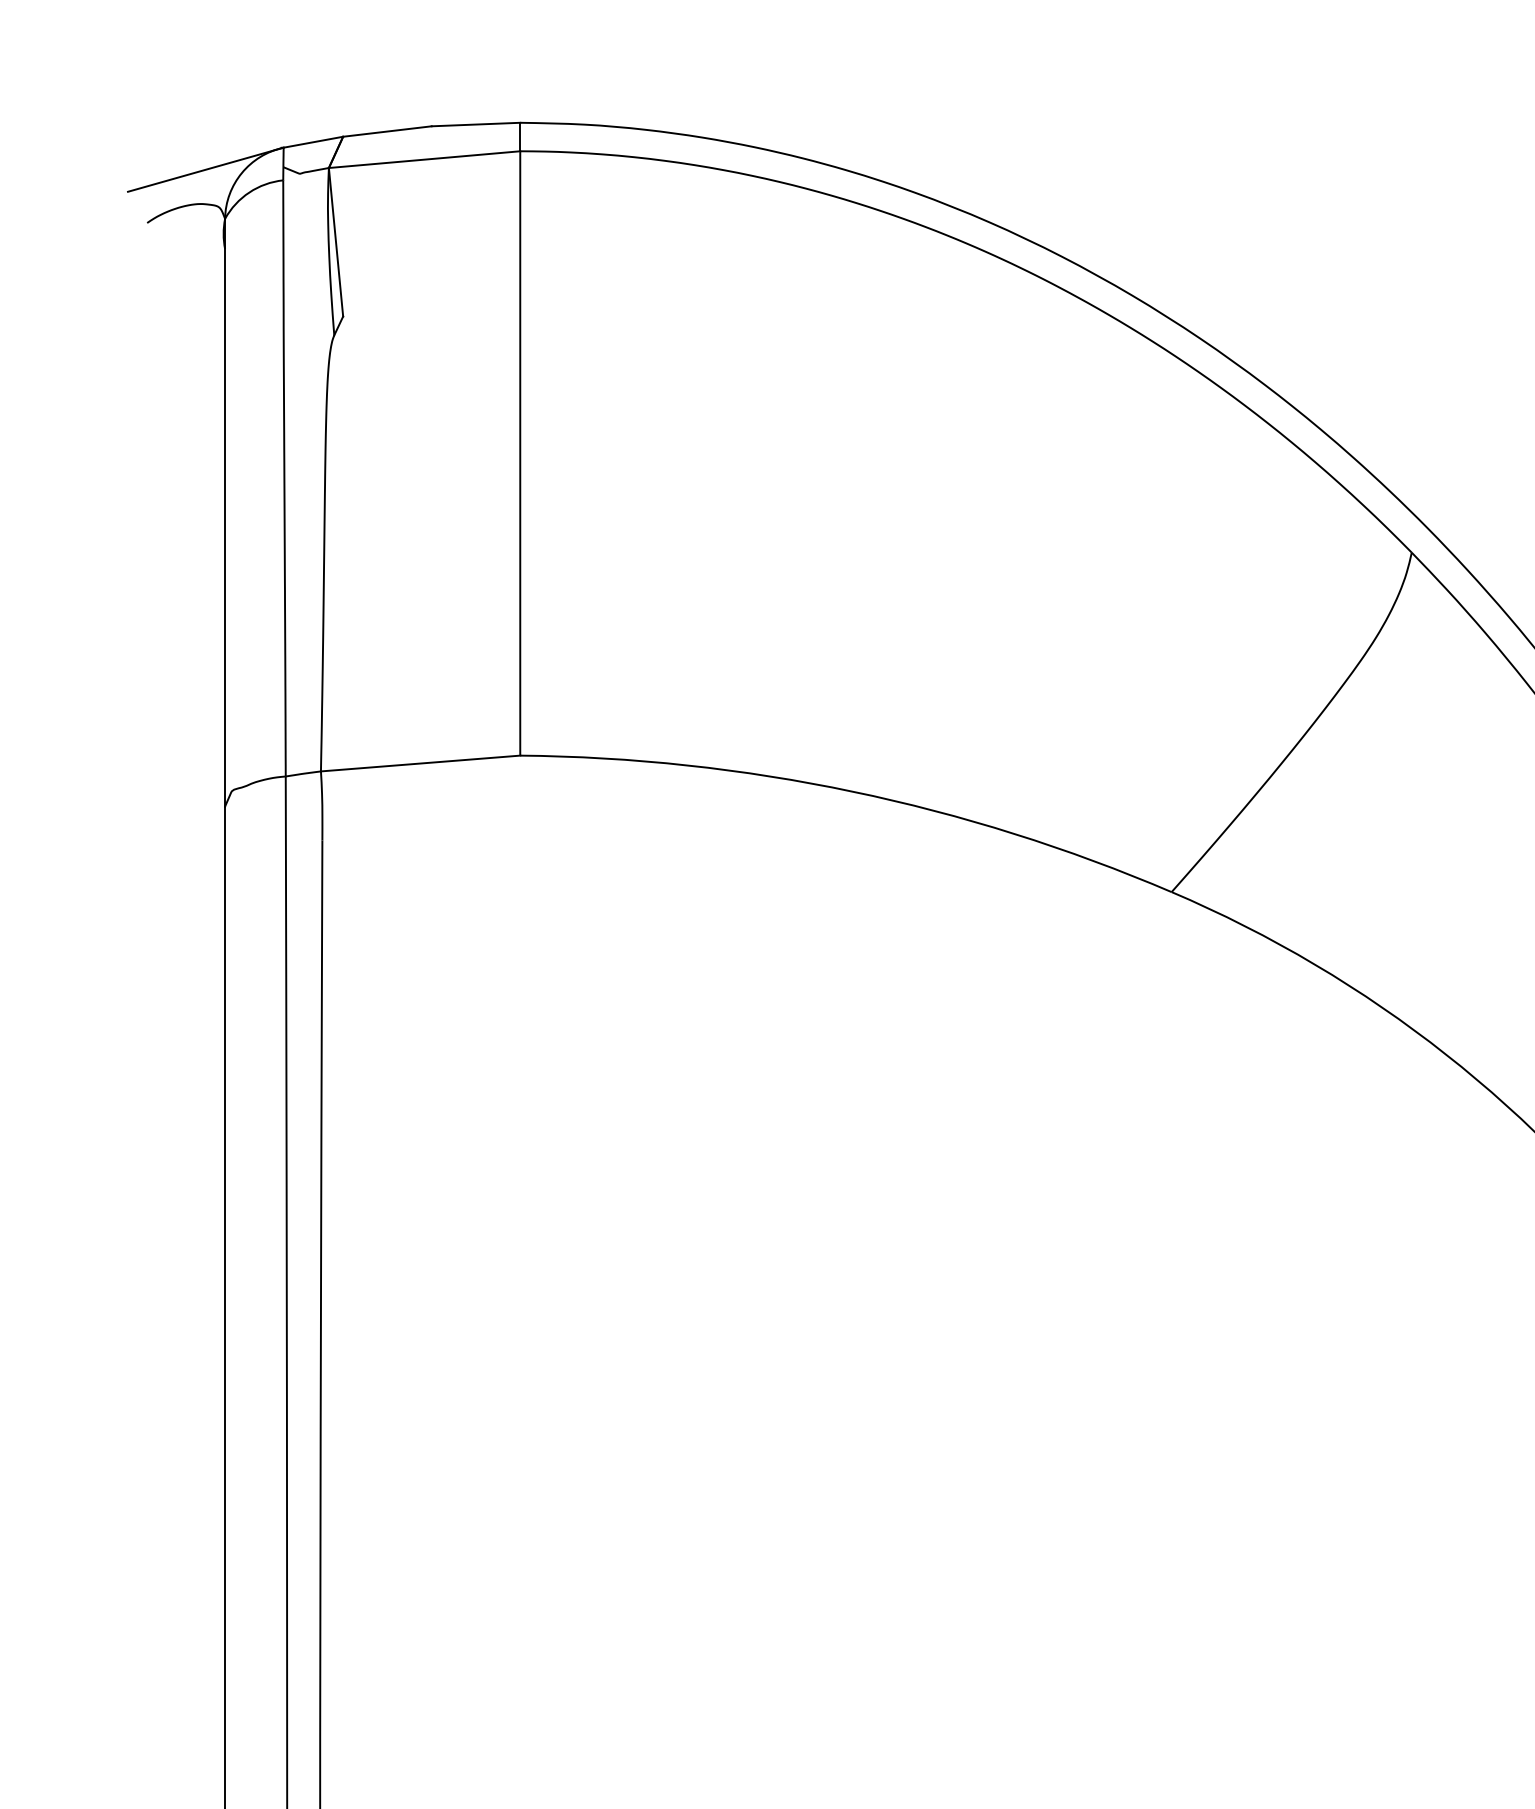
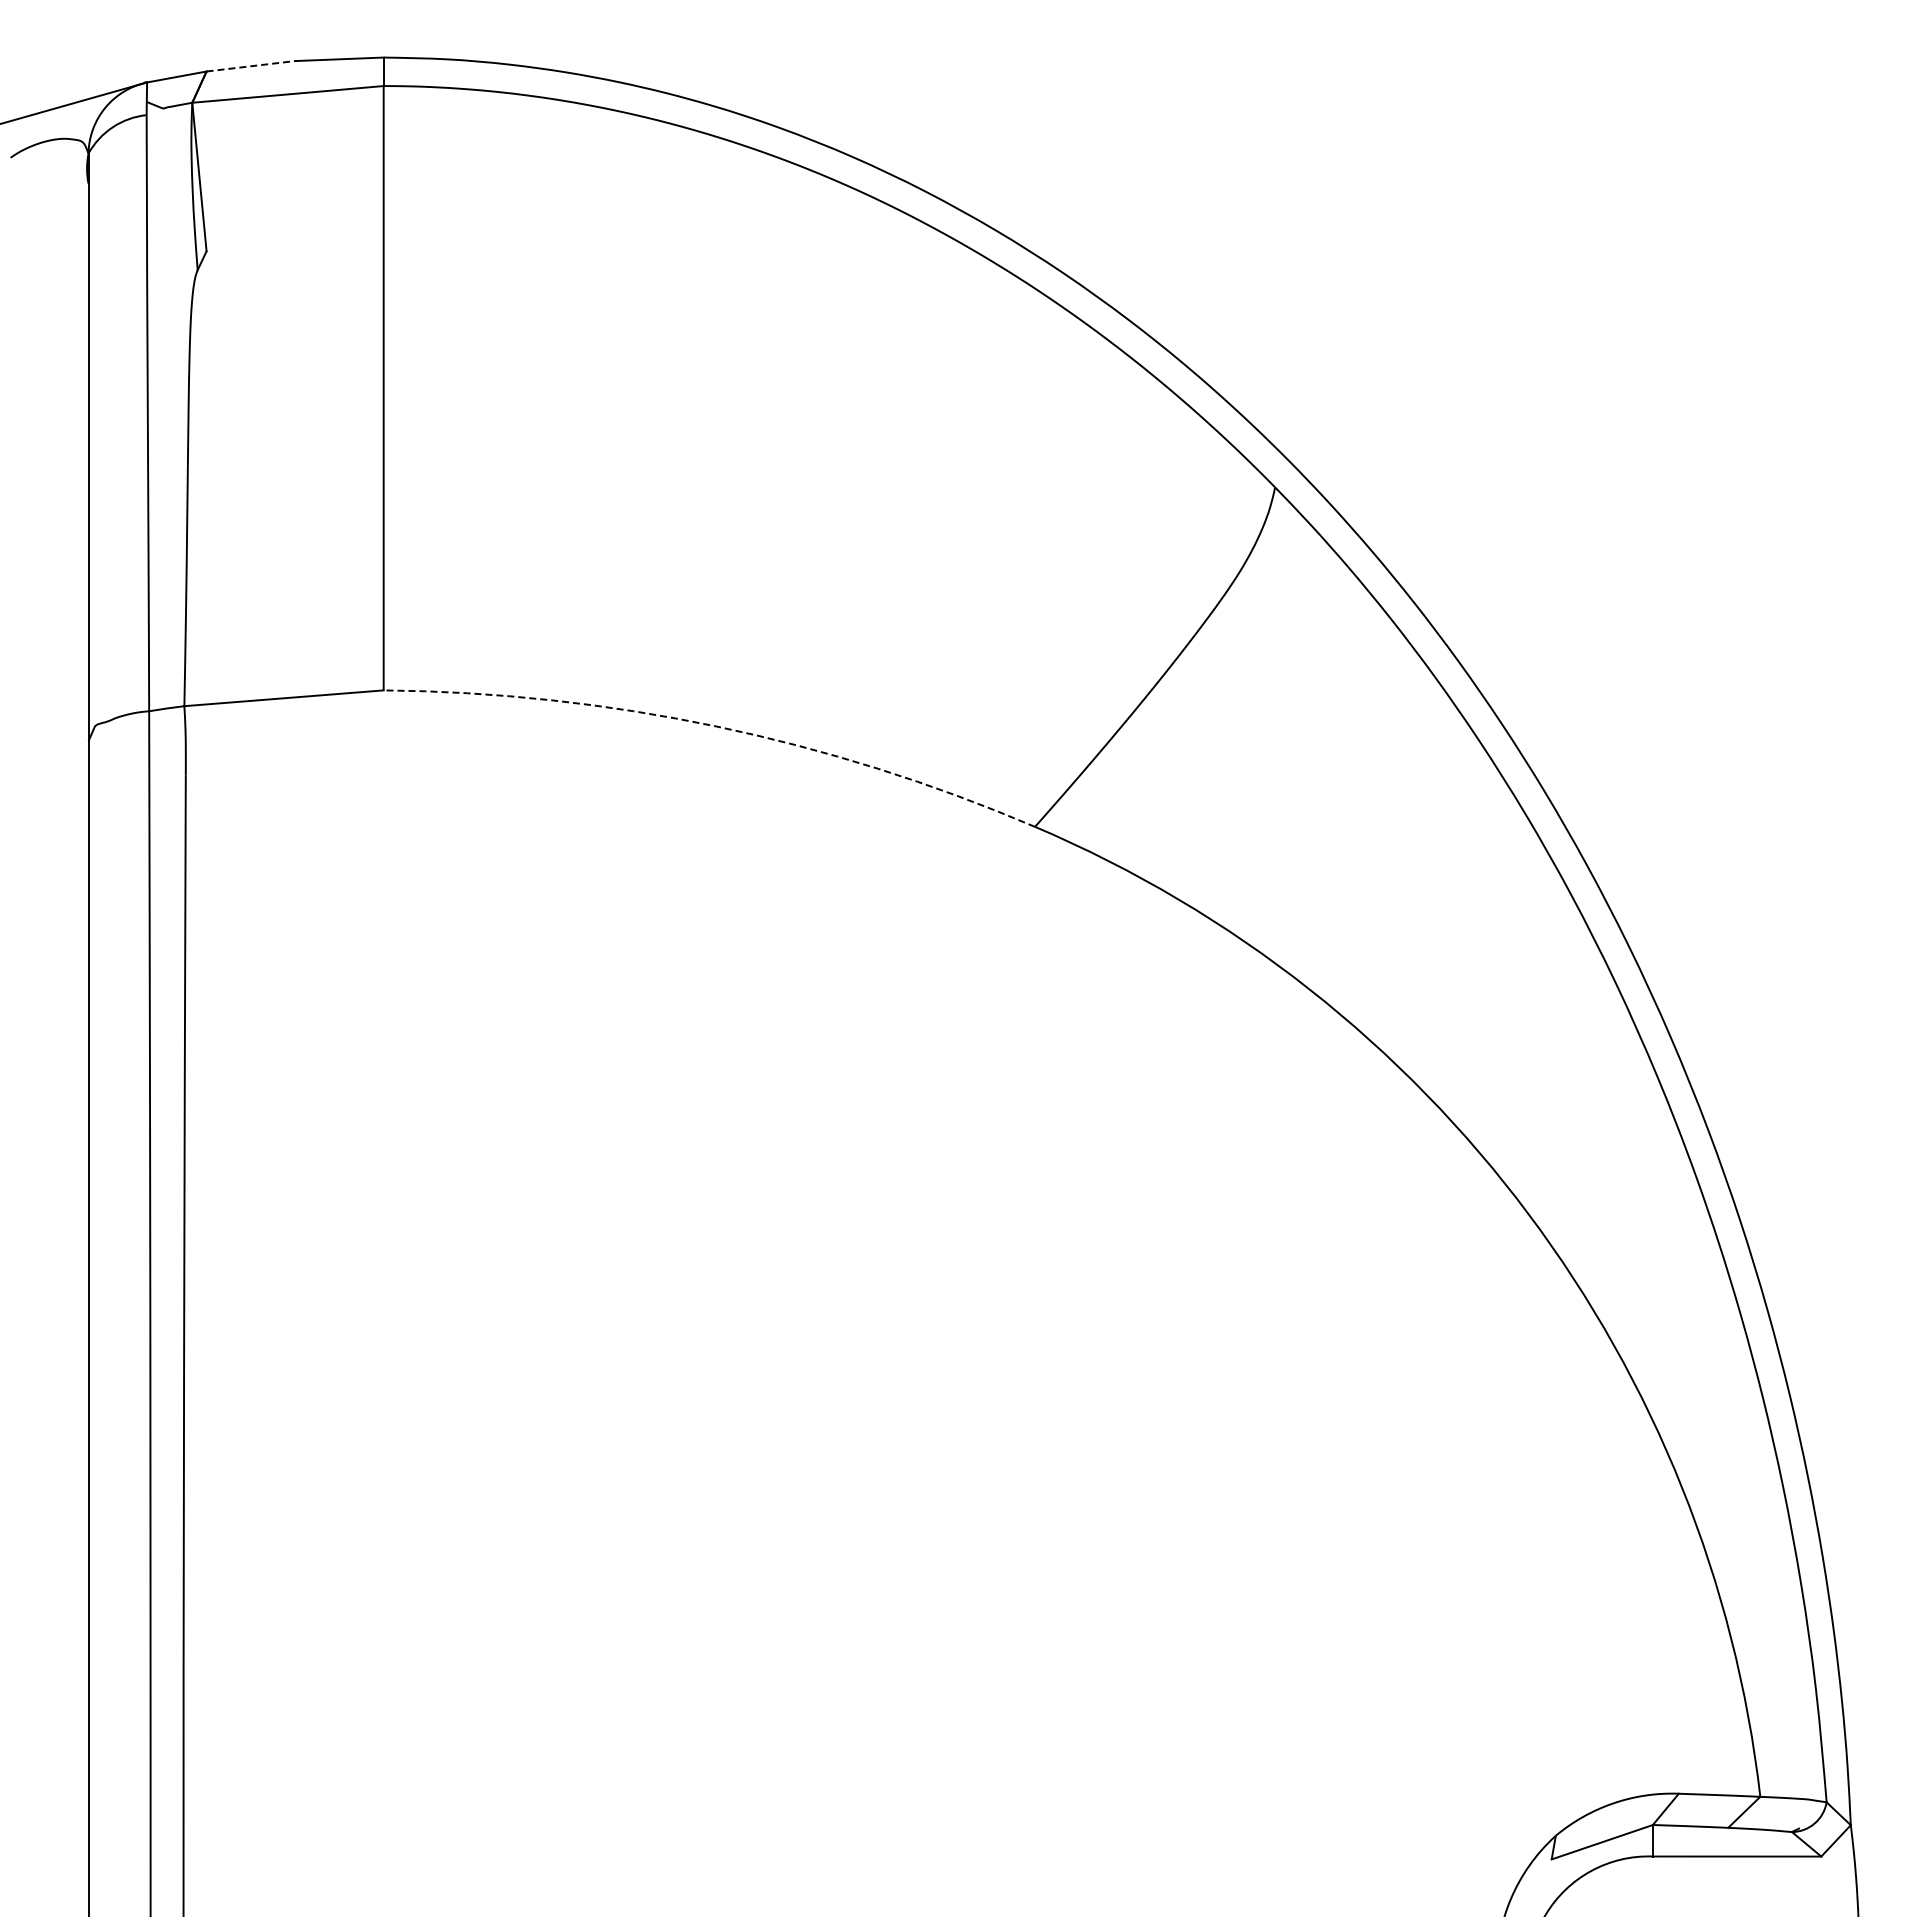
line: (387, 131) -> (250, 66), solid -> dashed
arc: (853, 791) -> (716, 726), solid -> dashed

